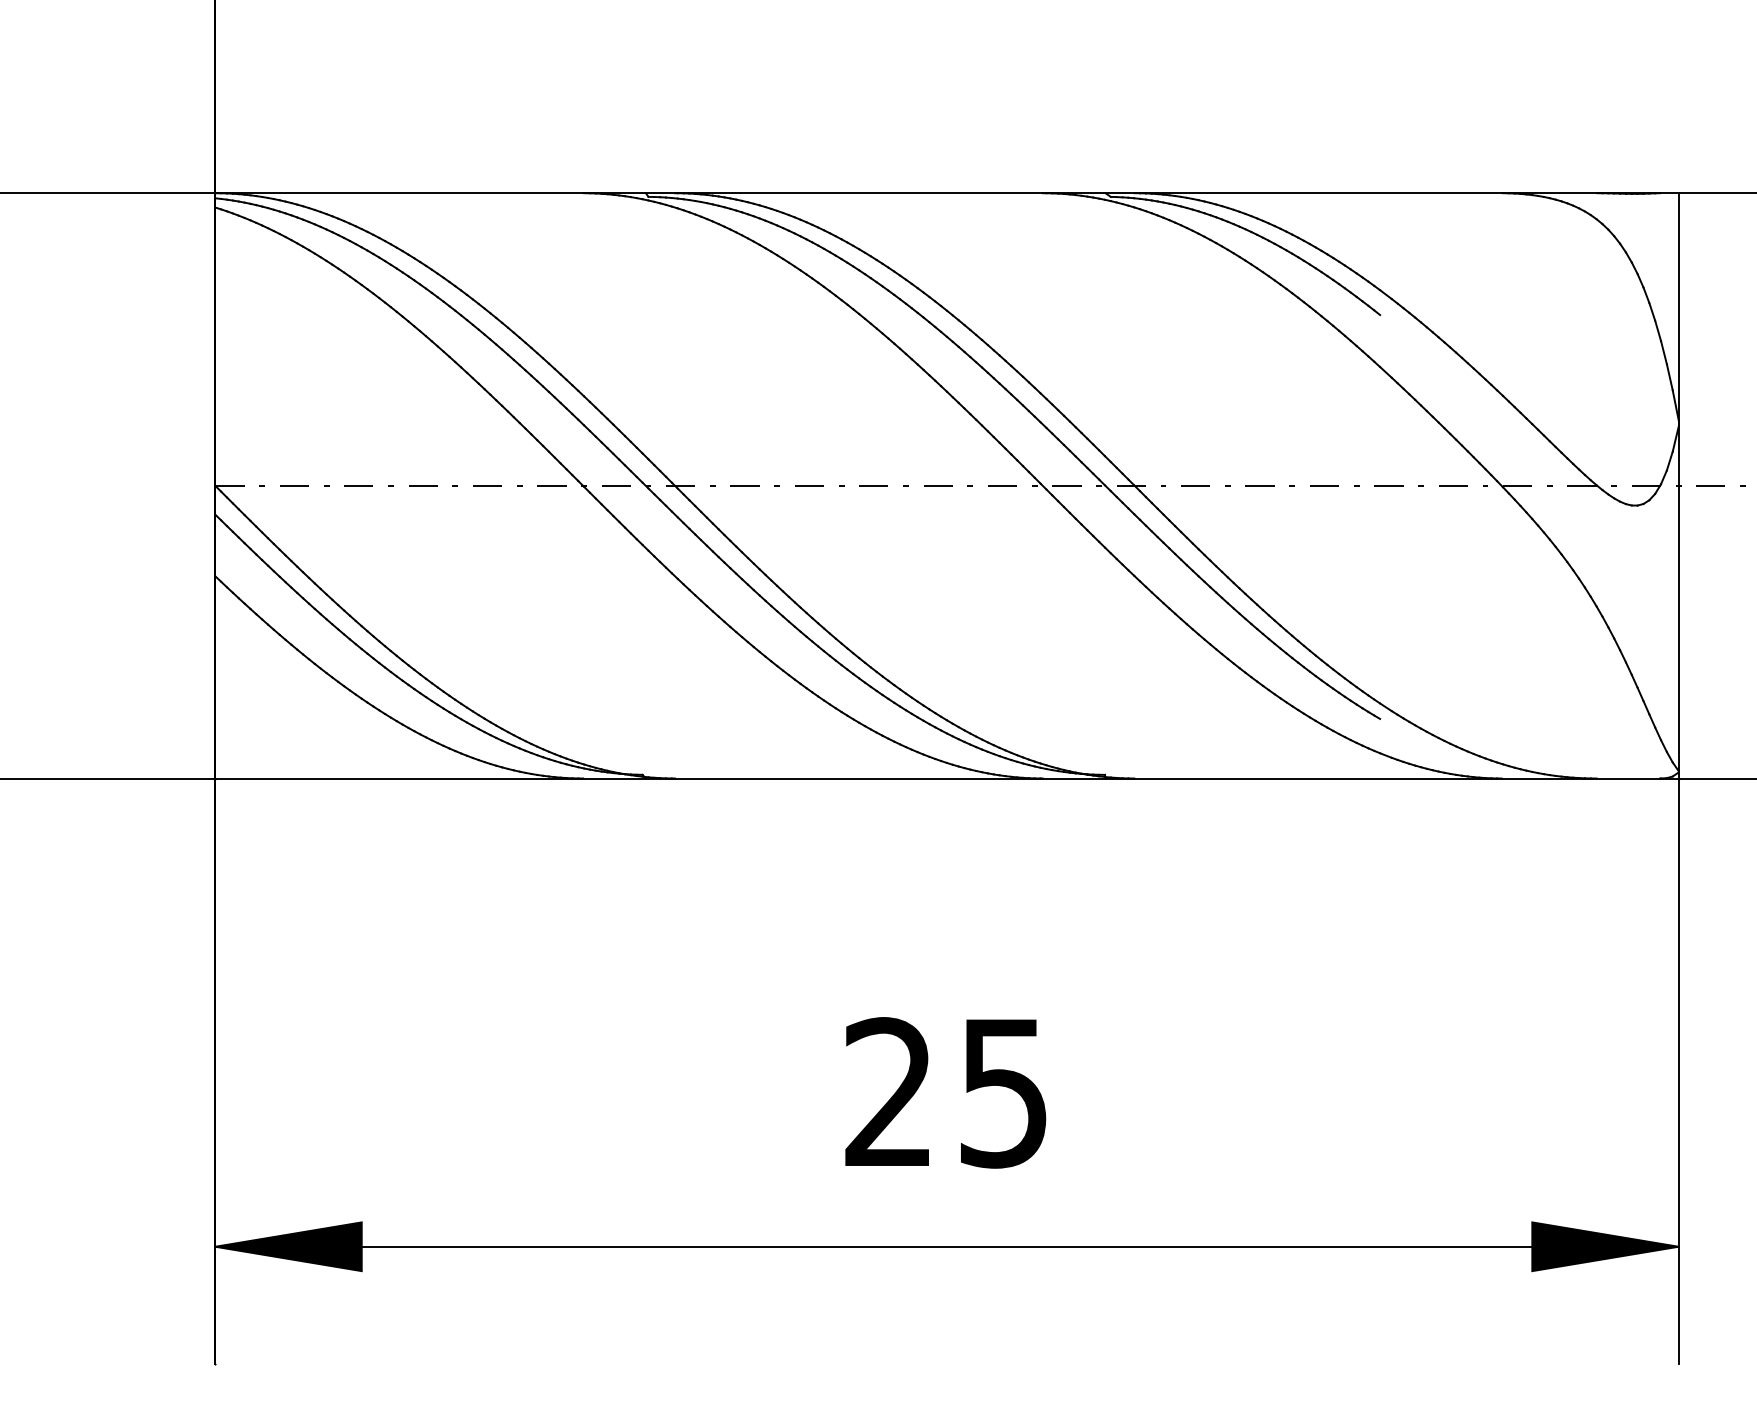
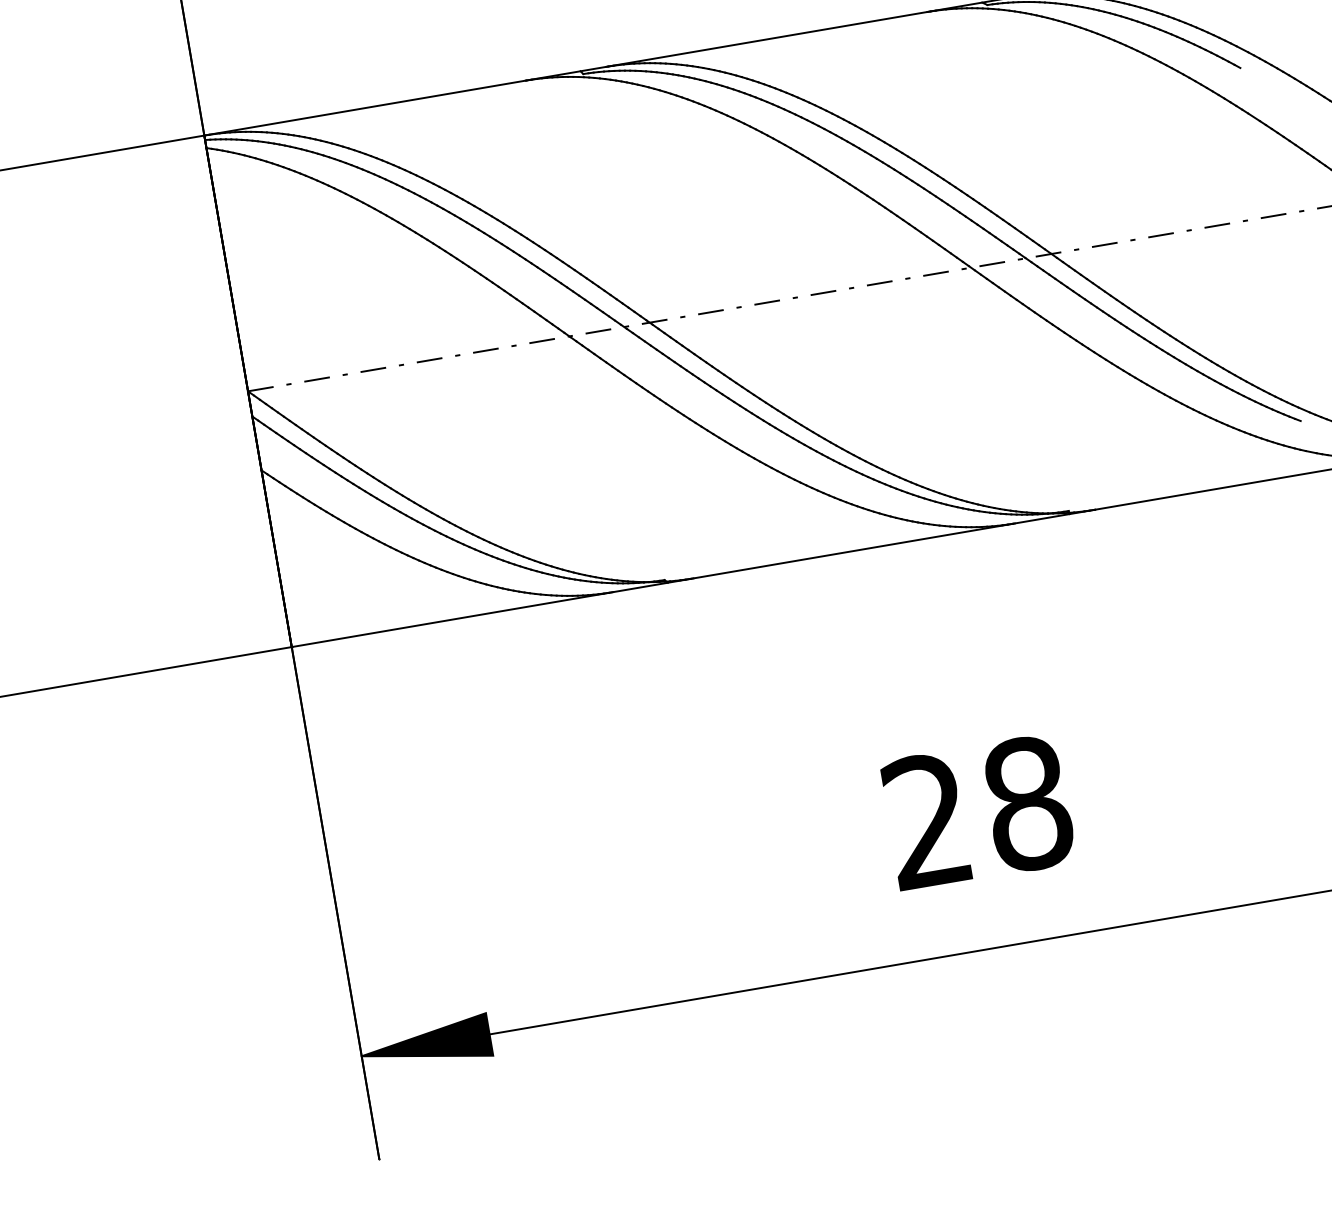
text: (1004, 1092) -> (1028, 803), 25 -> 28

